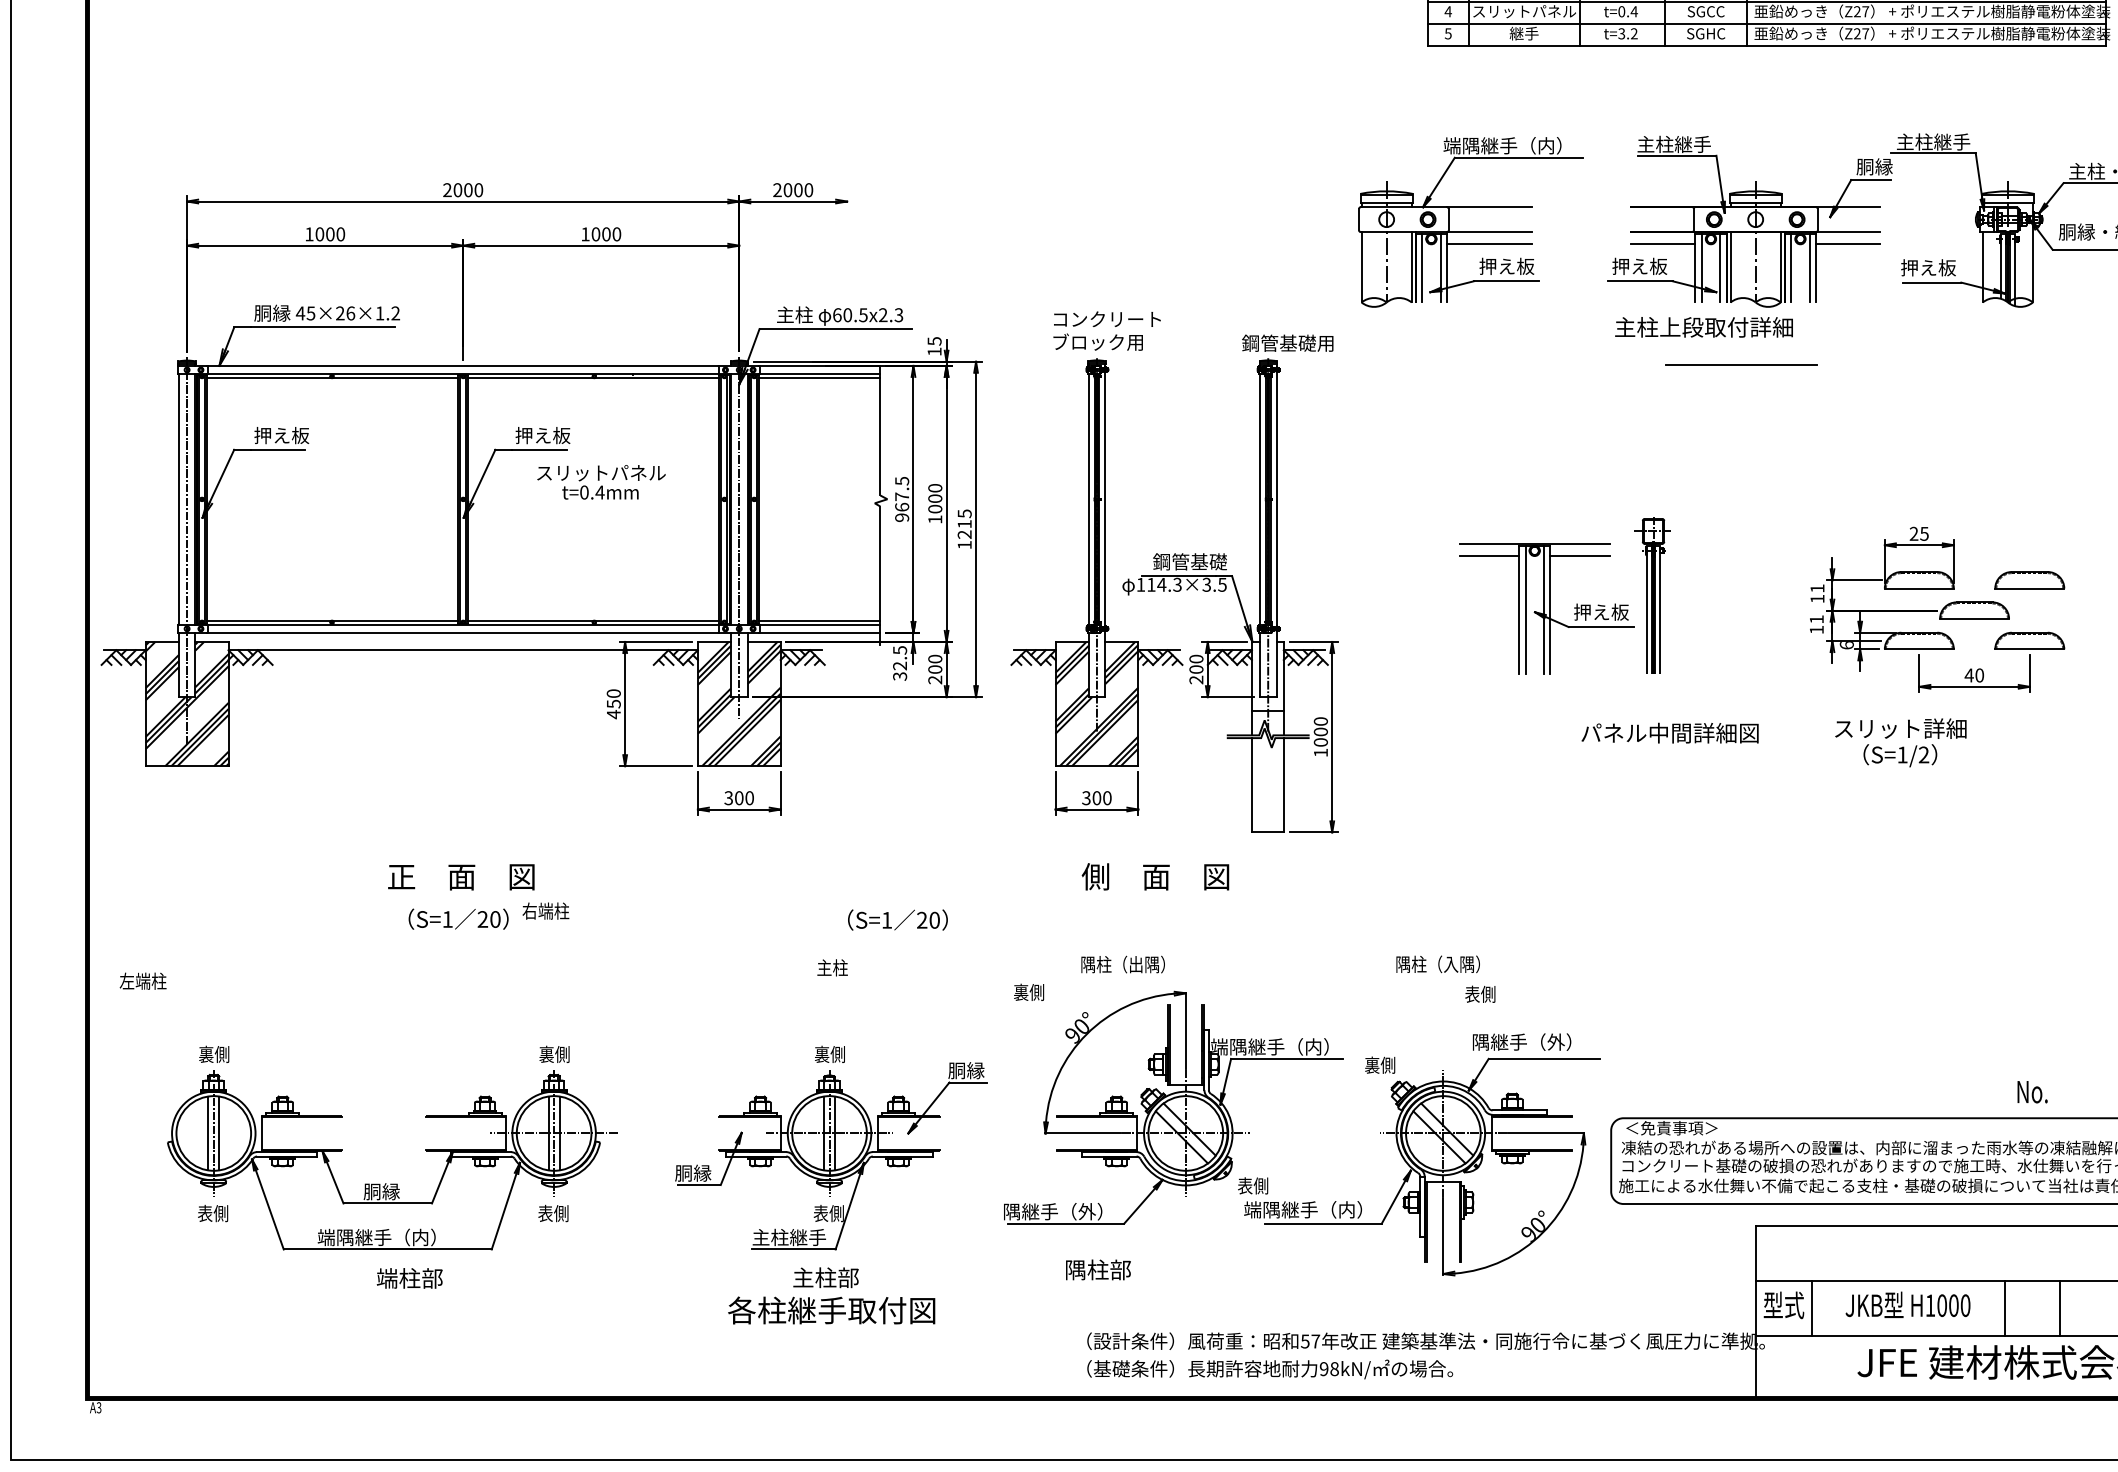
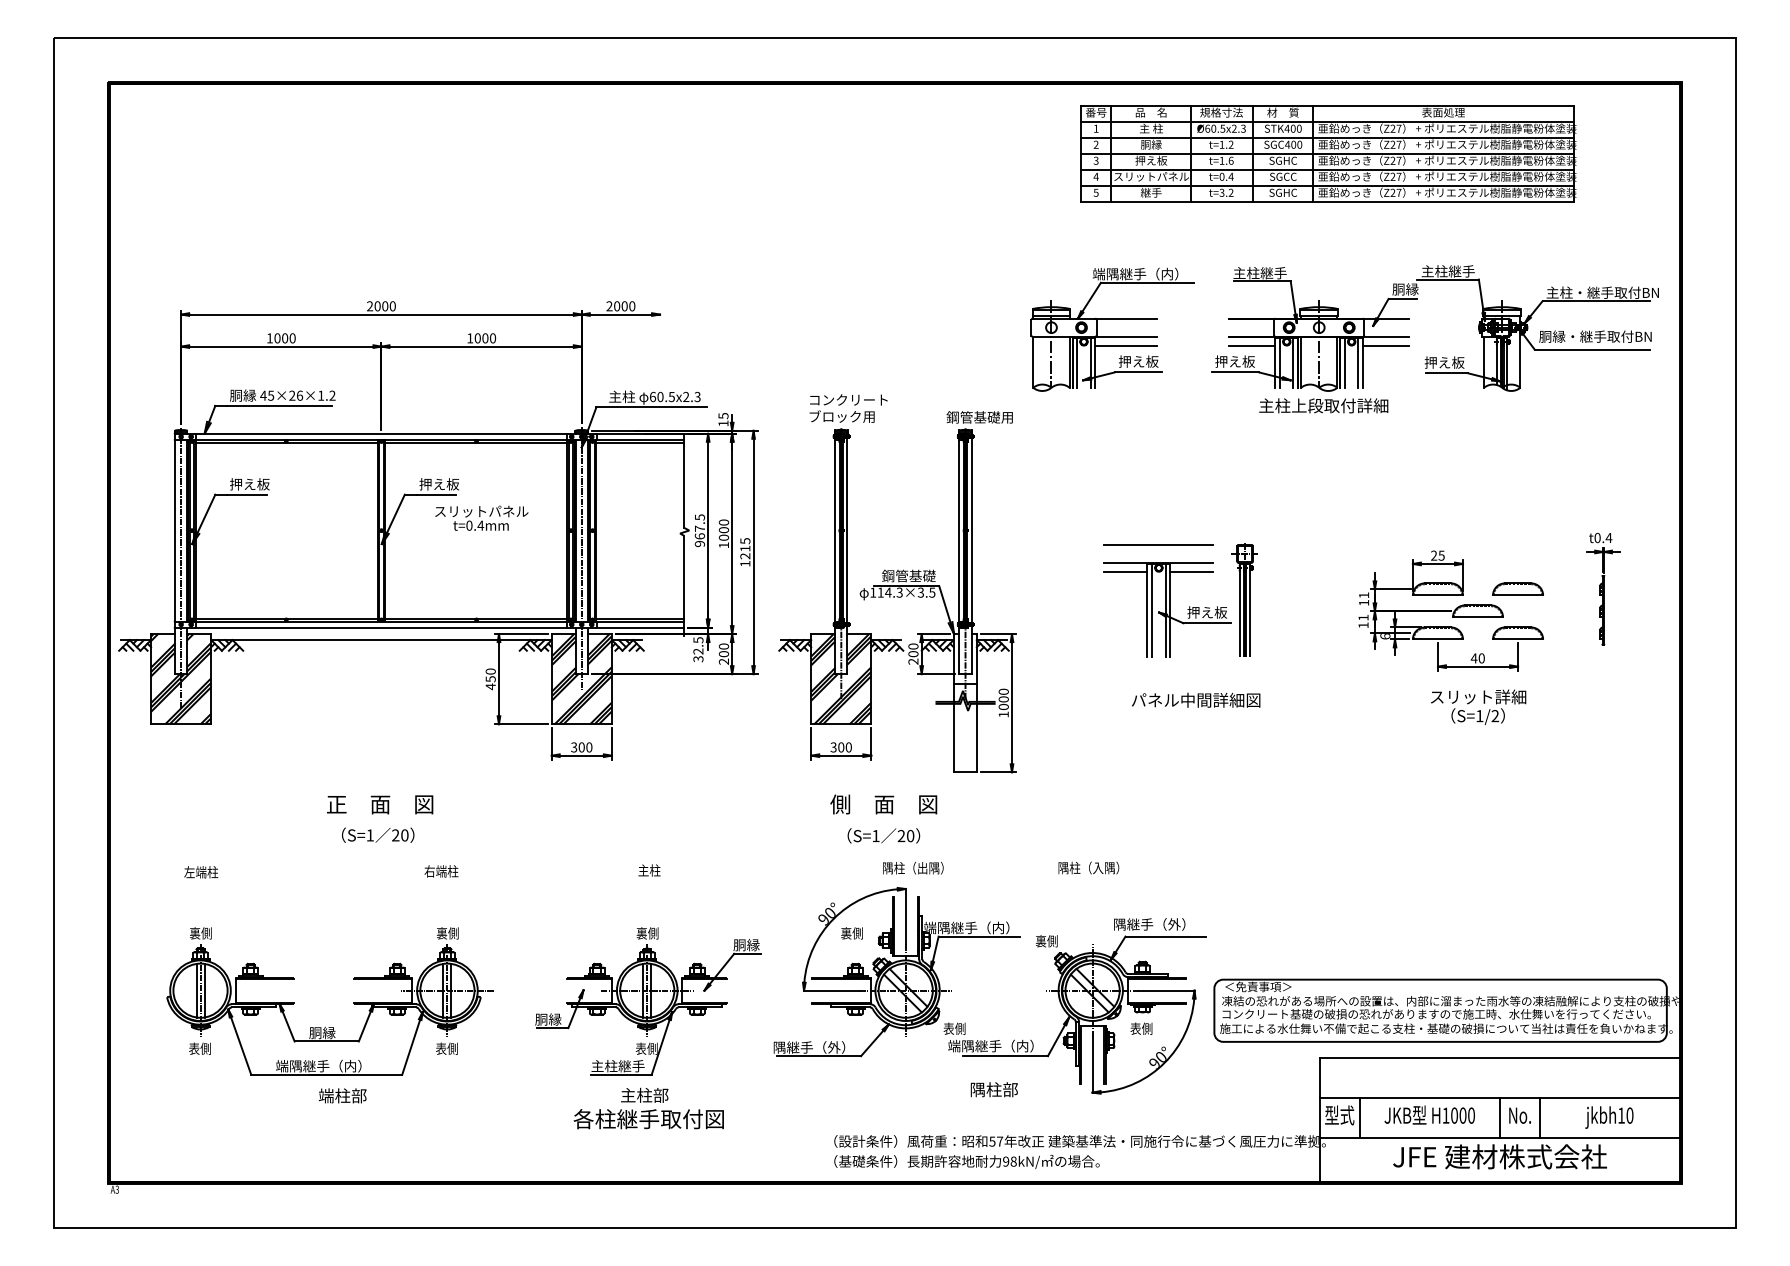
text: (1703, 326) -> (1323, 405), moved
line: (1740, 364) -> (1158, 544), moved
text: (1670, 732) -> (1196, 699), moved
text: (1900, 741) -> (1478, 706), moved
text: (545, 911) -> (441, 871), moved
text: (897, 919) -> (883, 835), moved
text: (1123, 965) -> (913, 868), moved
text: (143, 981) -> (201, 872), moved
text: (1028, 992) -> (851, 933), moved
text: (1480, 993) -> (1141, 1028), moved
text: (2033, 1091) -> (1520, 1115), moved
text: (1097, 1269) -> (993, 1089), moved

